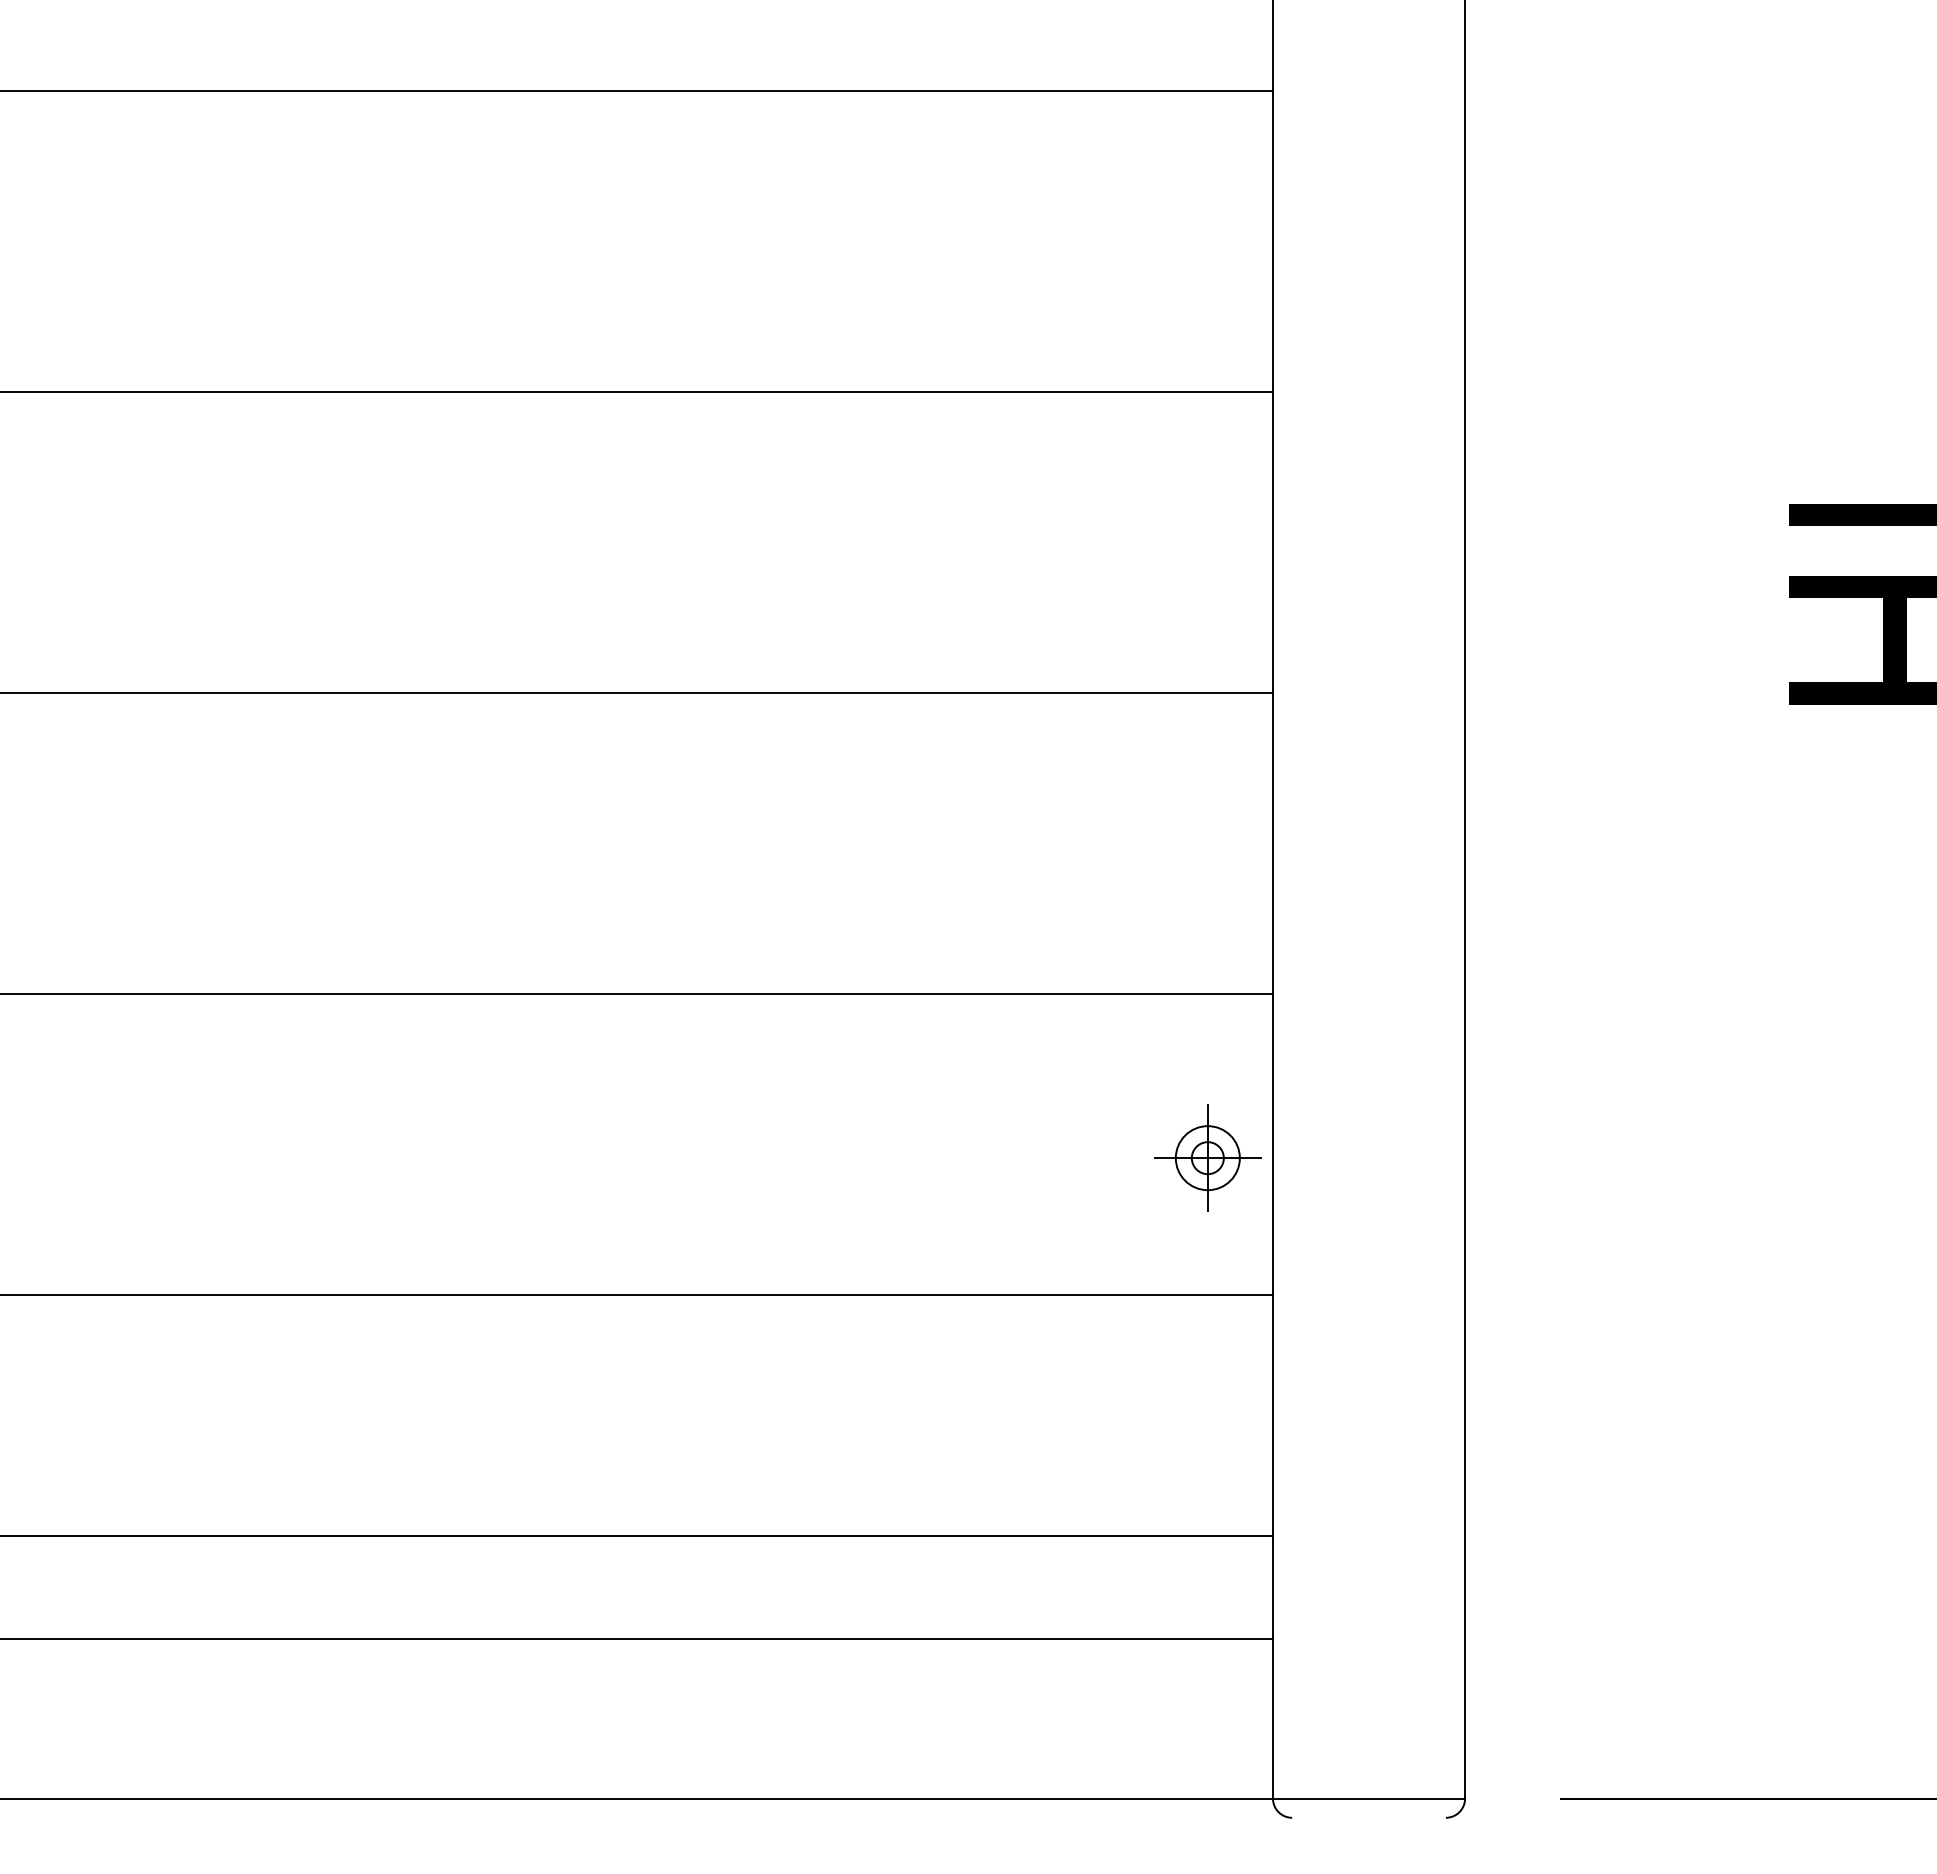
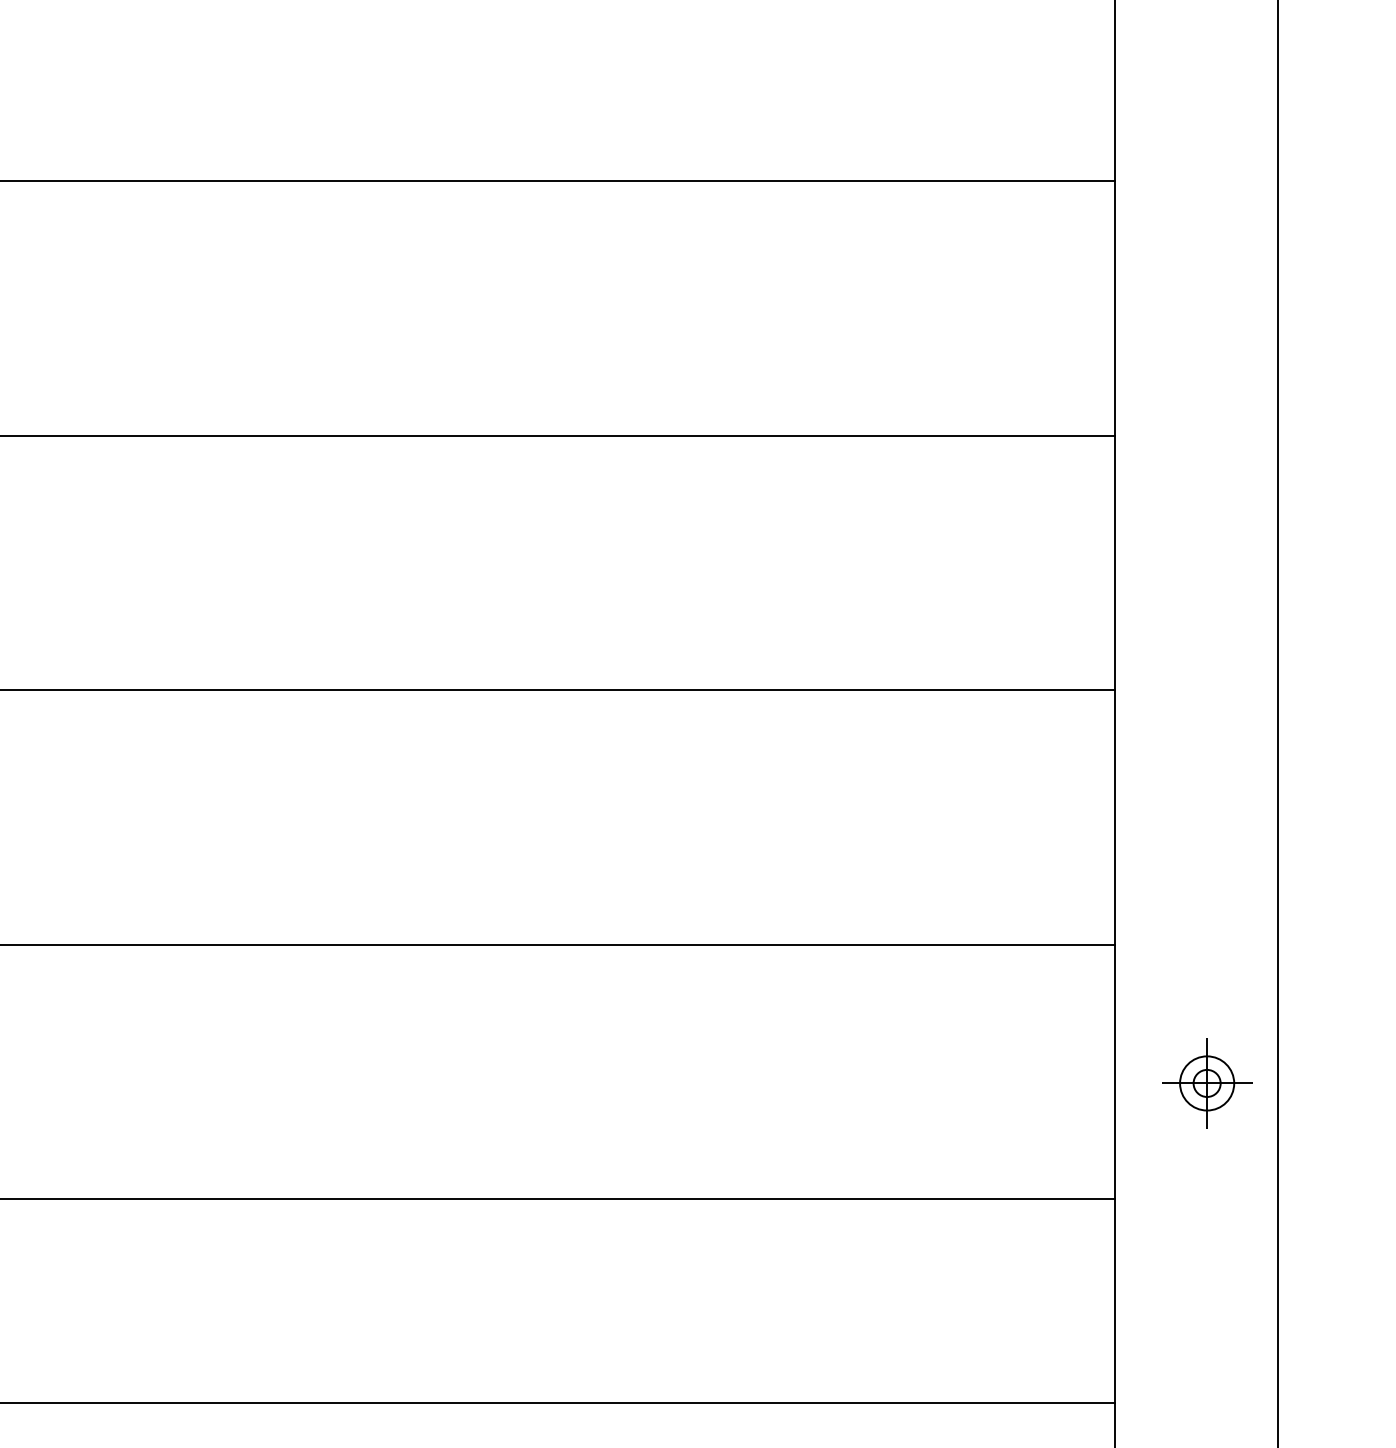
part: (1207, 1157) -> (1206, 1082), moved

